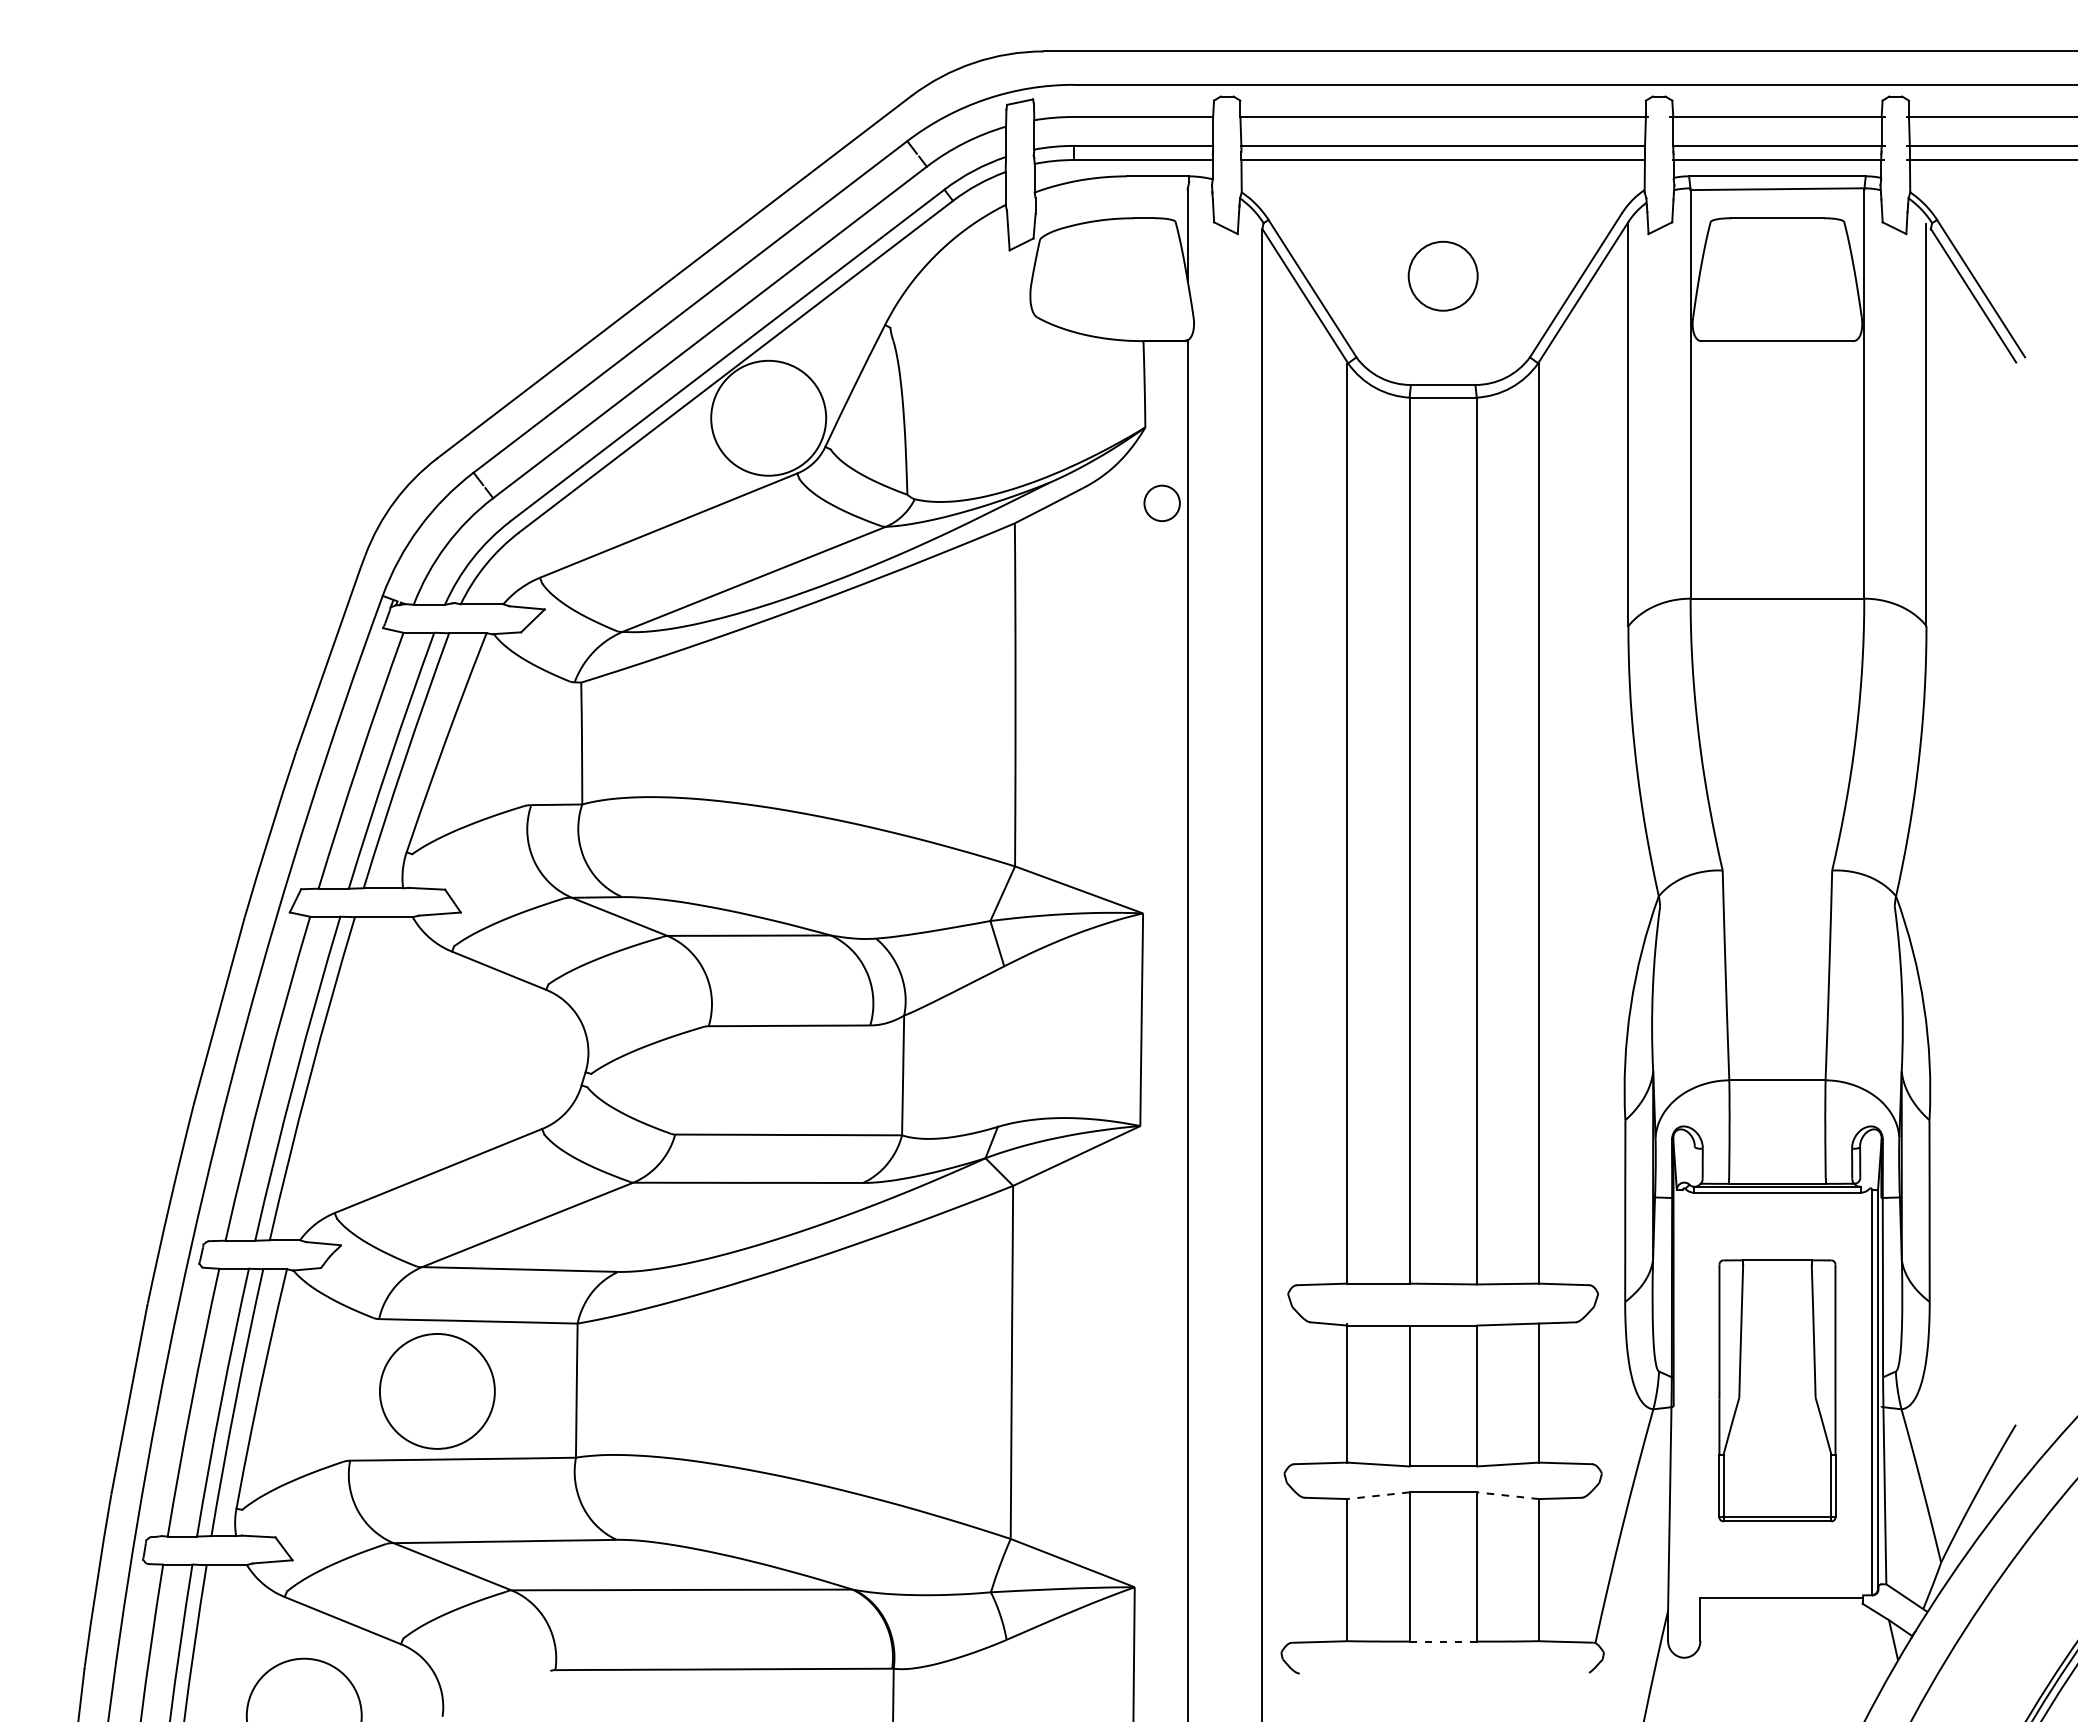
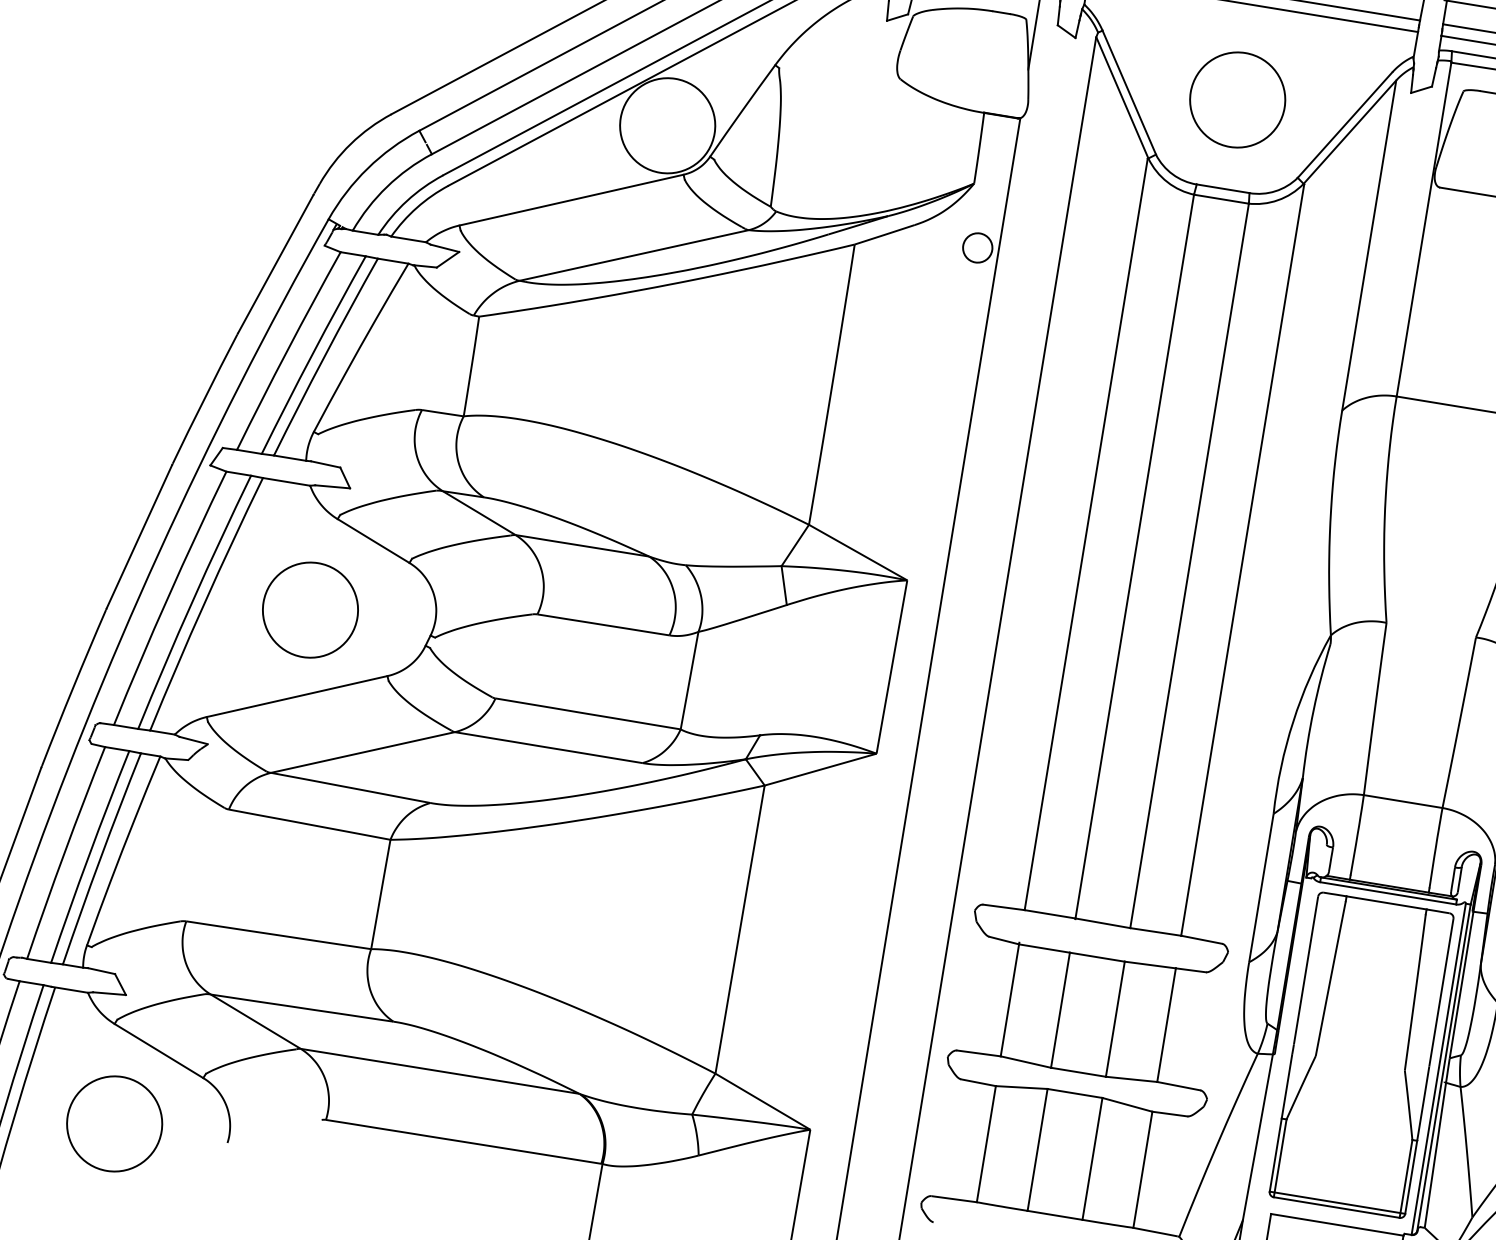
circle: (1442, 275) -> (1237, 99), size x1.67
part: (1777, 1390) -> (1361, 1054), size x1.43
circle: (437, 1391) -> (310, 610), moved
line: (1378, 1495) -> (1021, 1087), dashed -> solid
line: (1507, 1495) -> (1127, 1104), dashed -> solid
line: (1443, 1641) -> (1055, 1215), dashed -> solid

